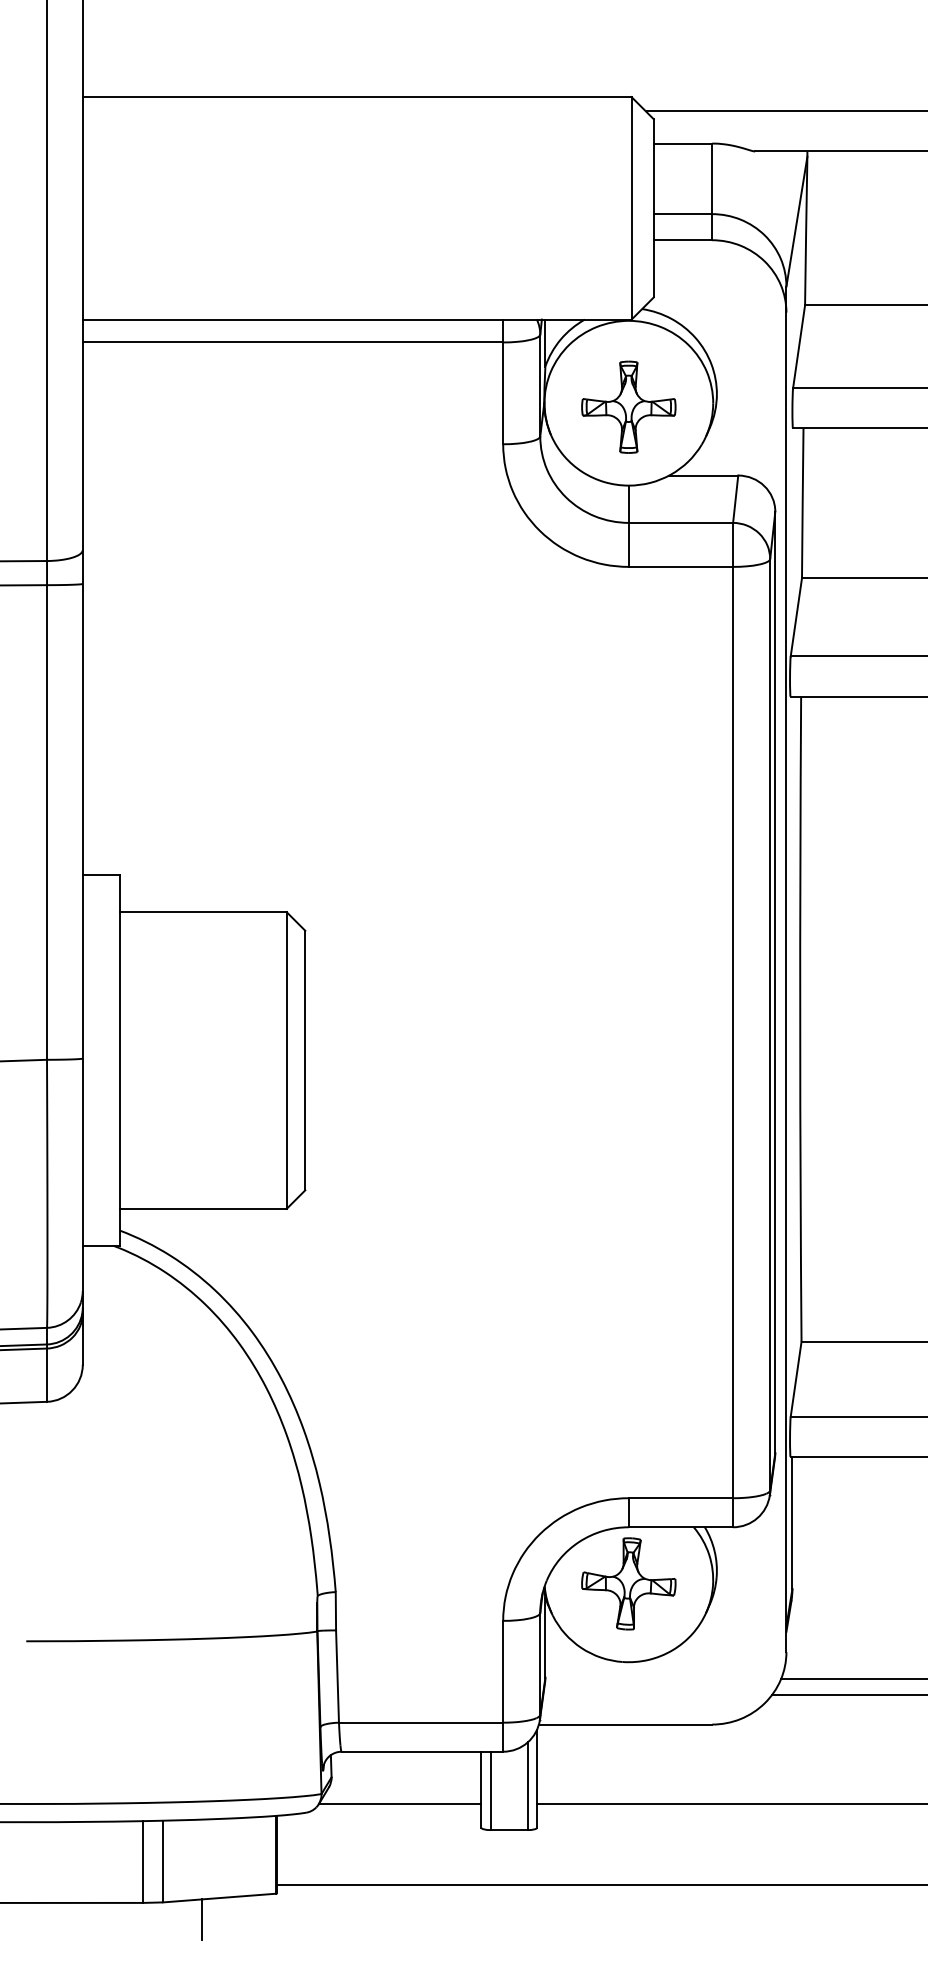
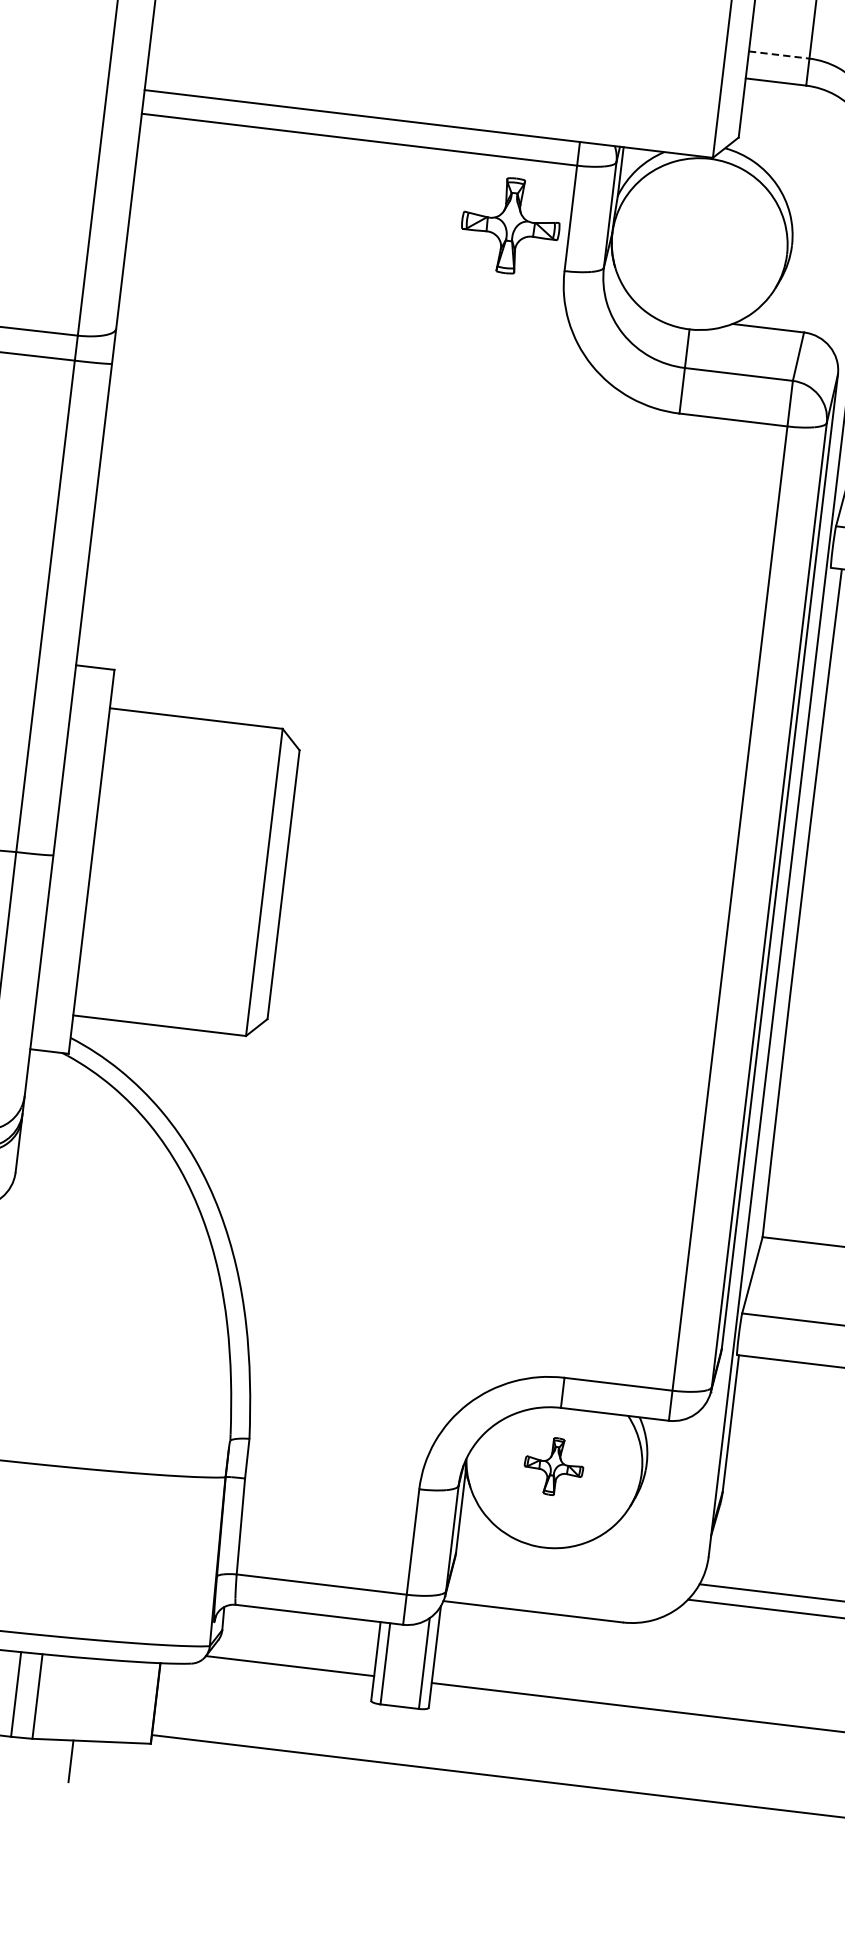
line: (683, 214) -> (779, 55), solid -> dashed
part: (628, 406) -> (510, 224), moved
part: (628, 1583) -> (553, 1466), size x0.6

